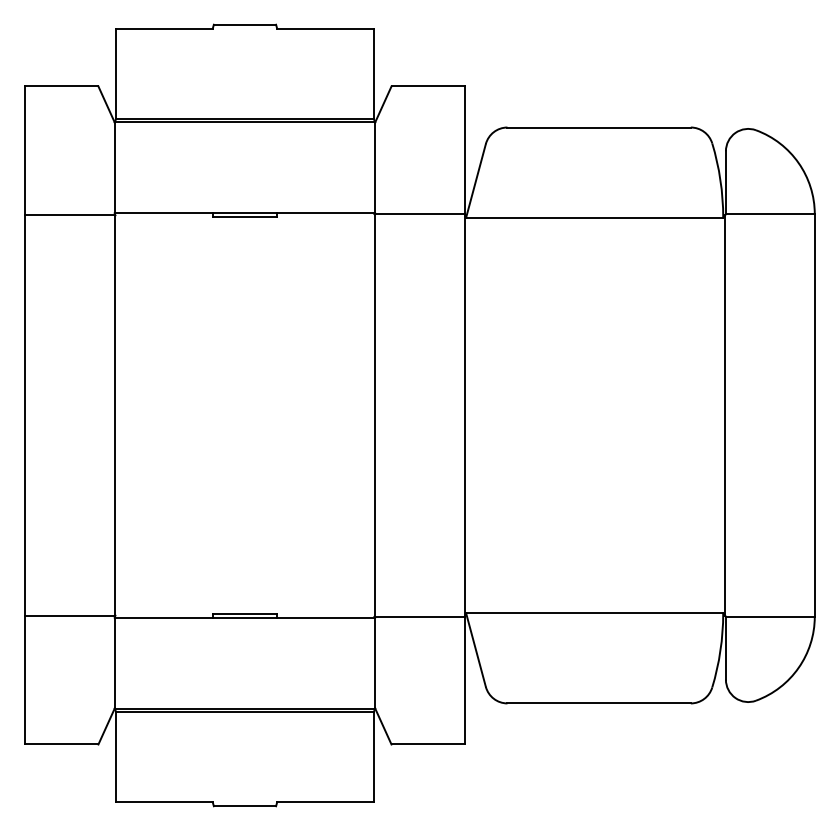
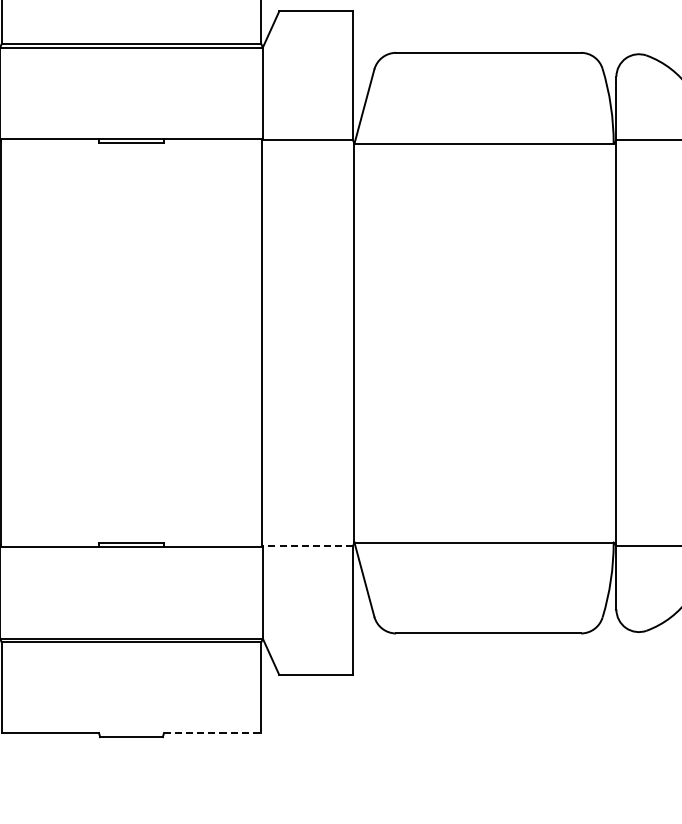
line: (419, 616) -> (307, 545), solid -> dashed
line: (326, 802) -> (213, 733), solid -> dashed

